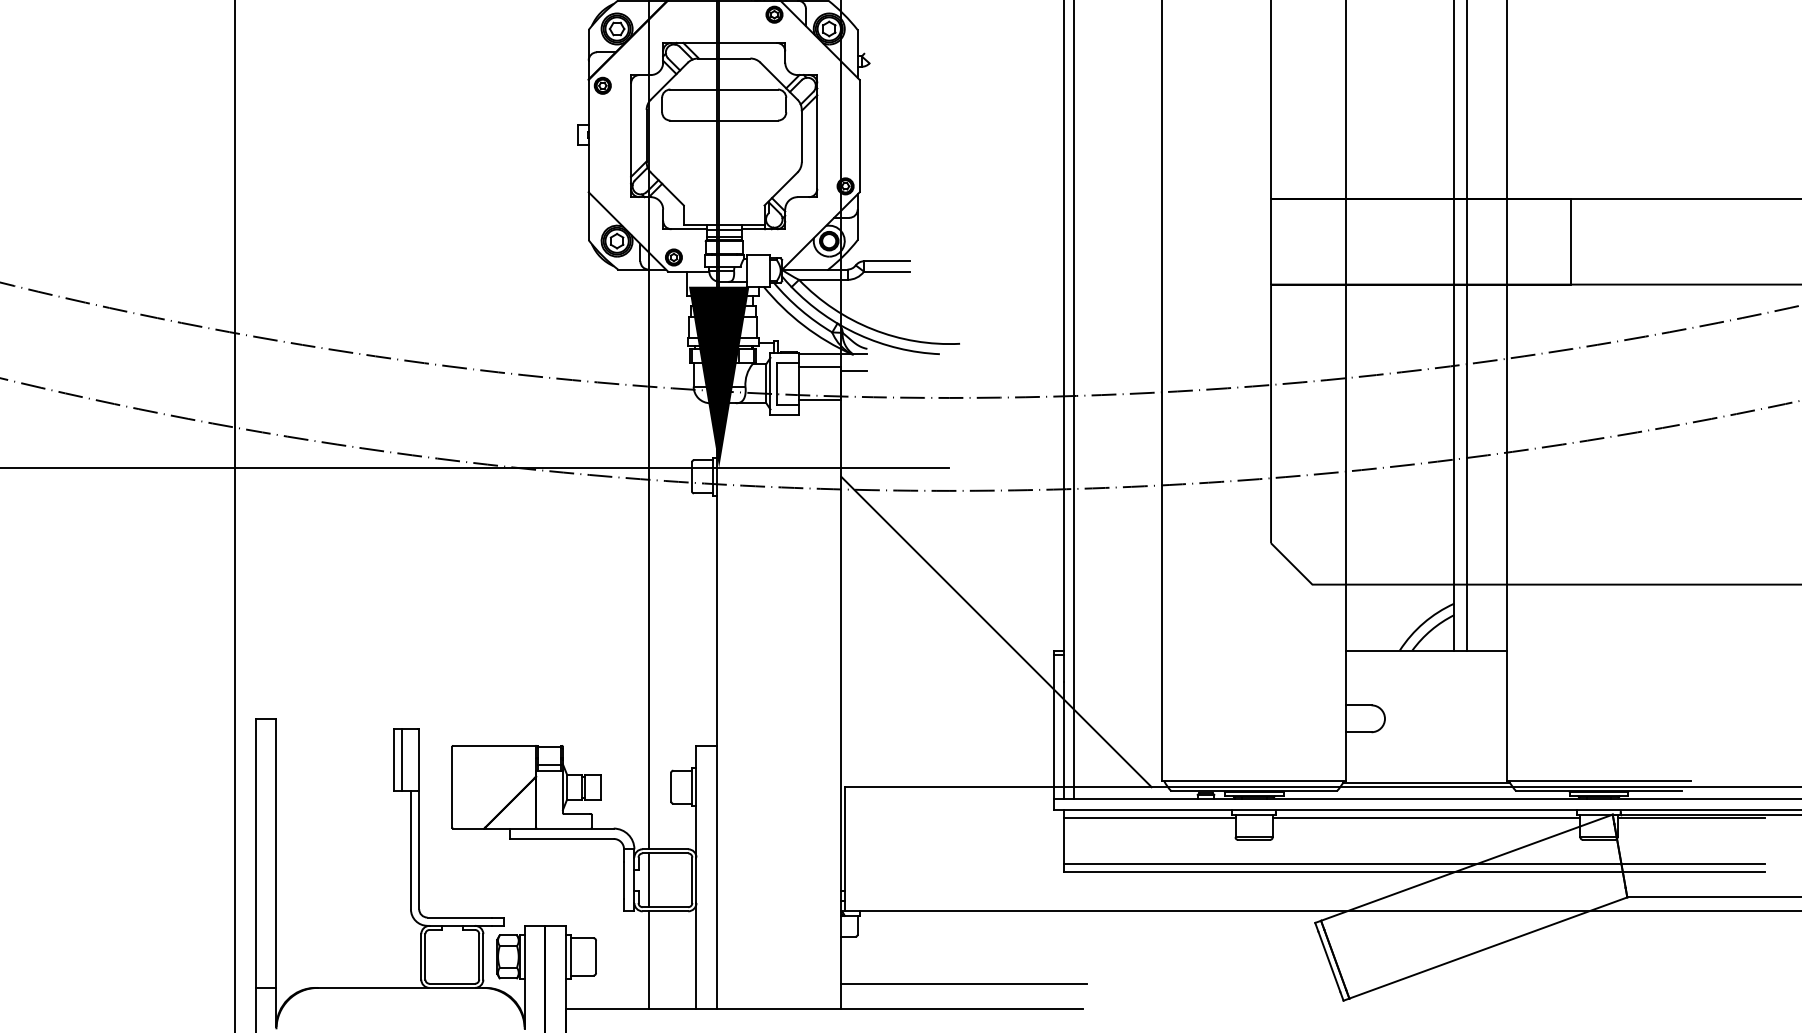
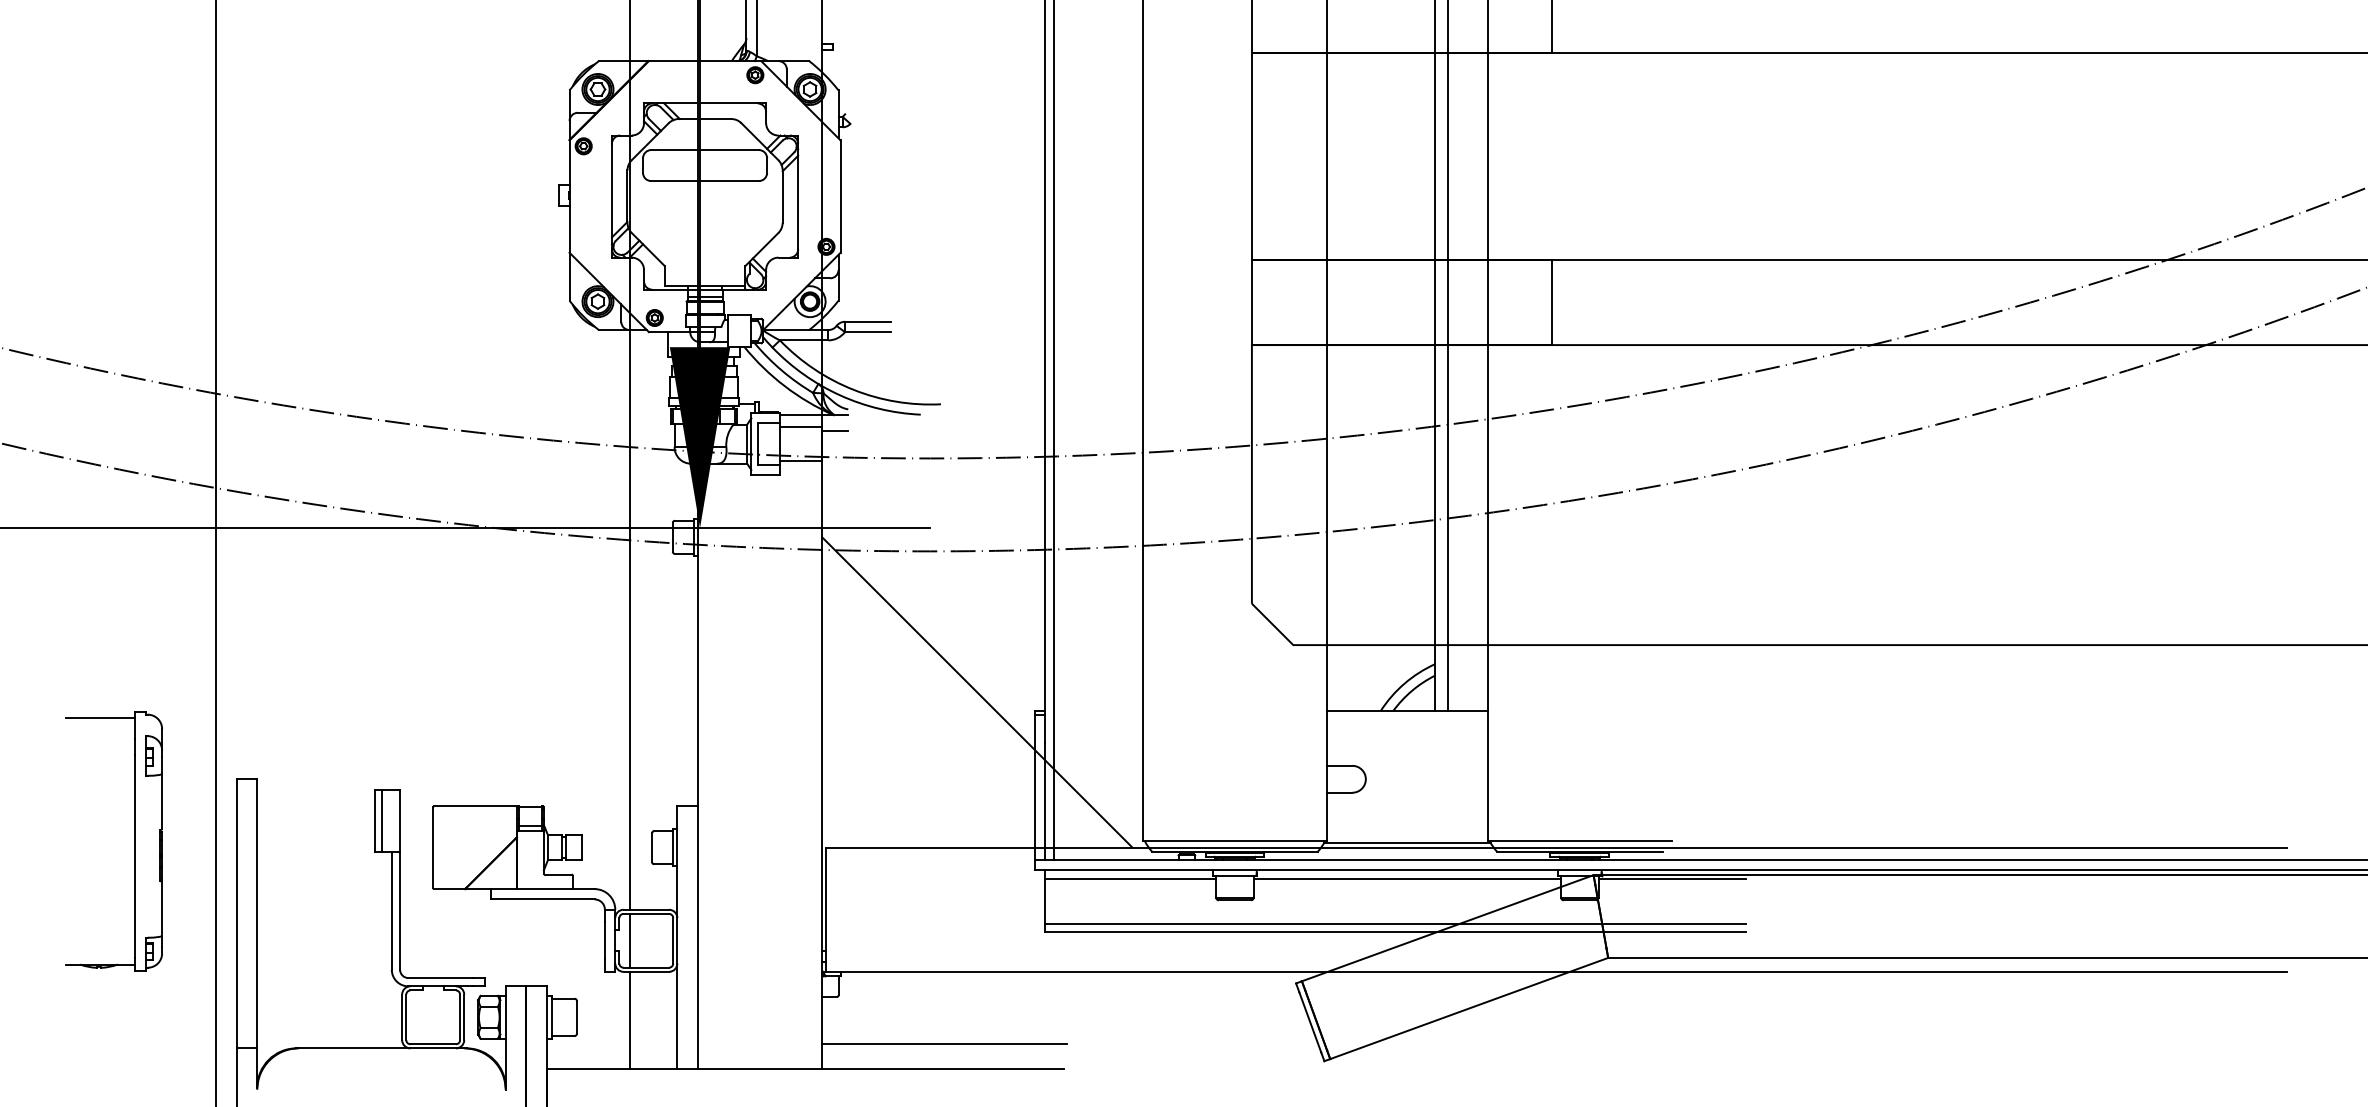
part: (153, 781) -> (134, 841), added

